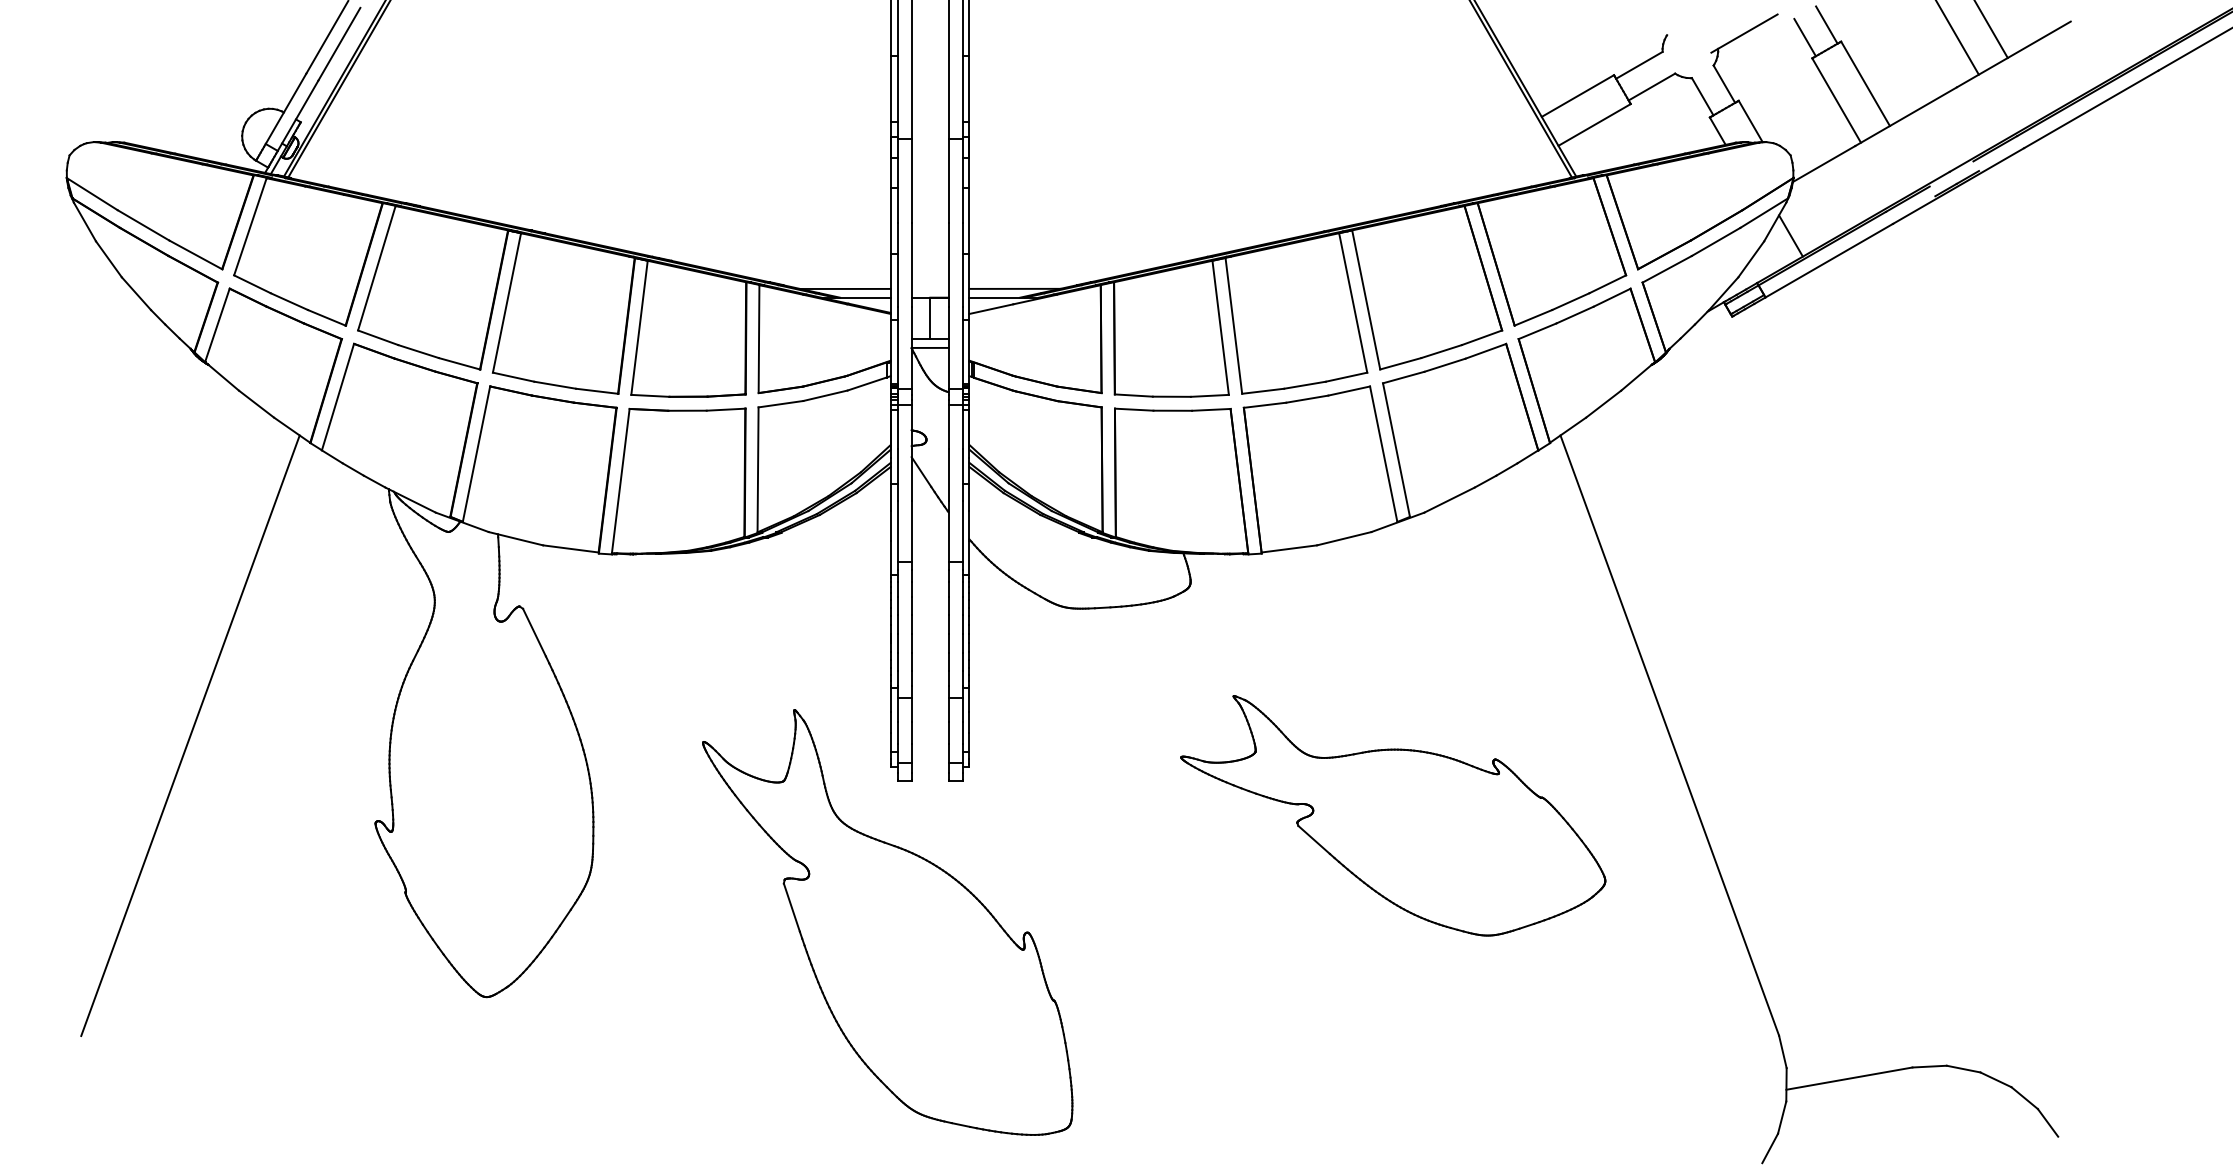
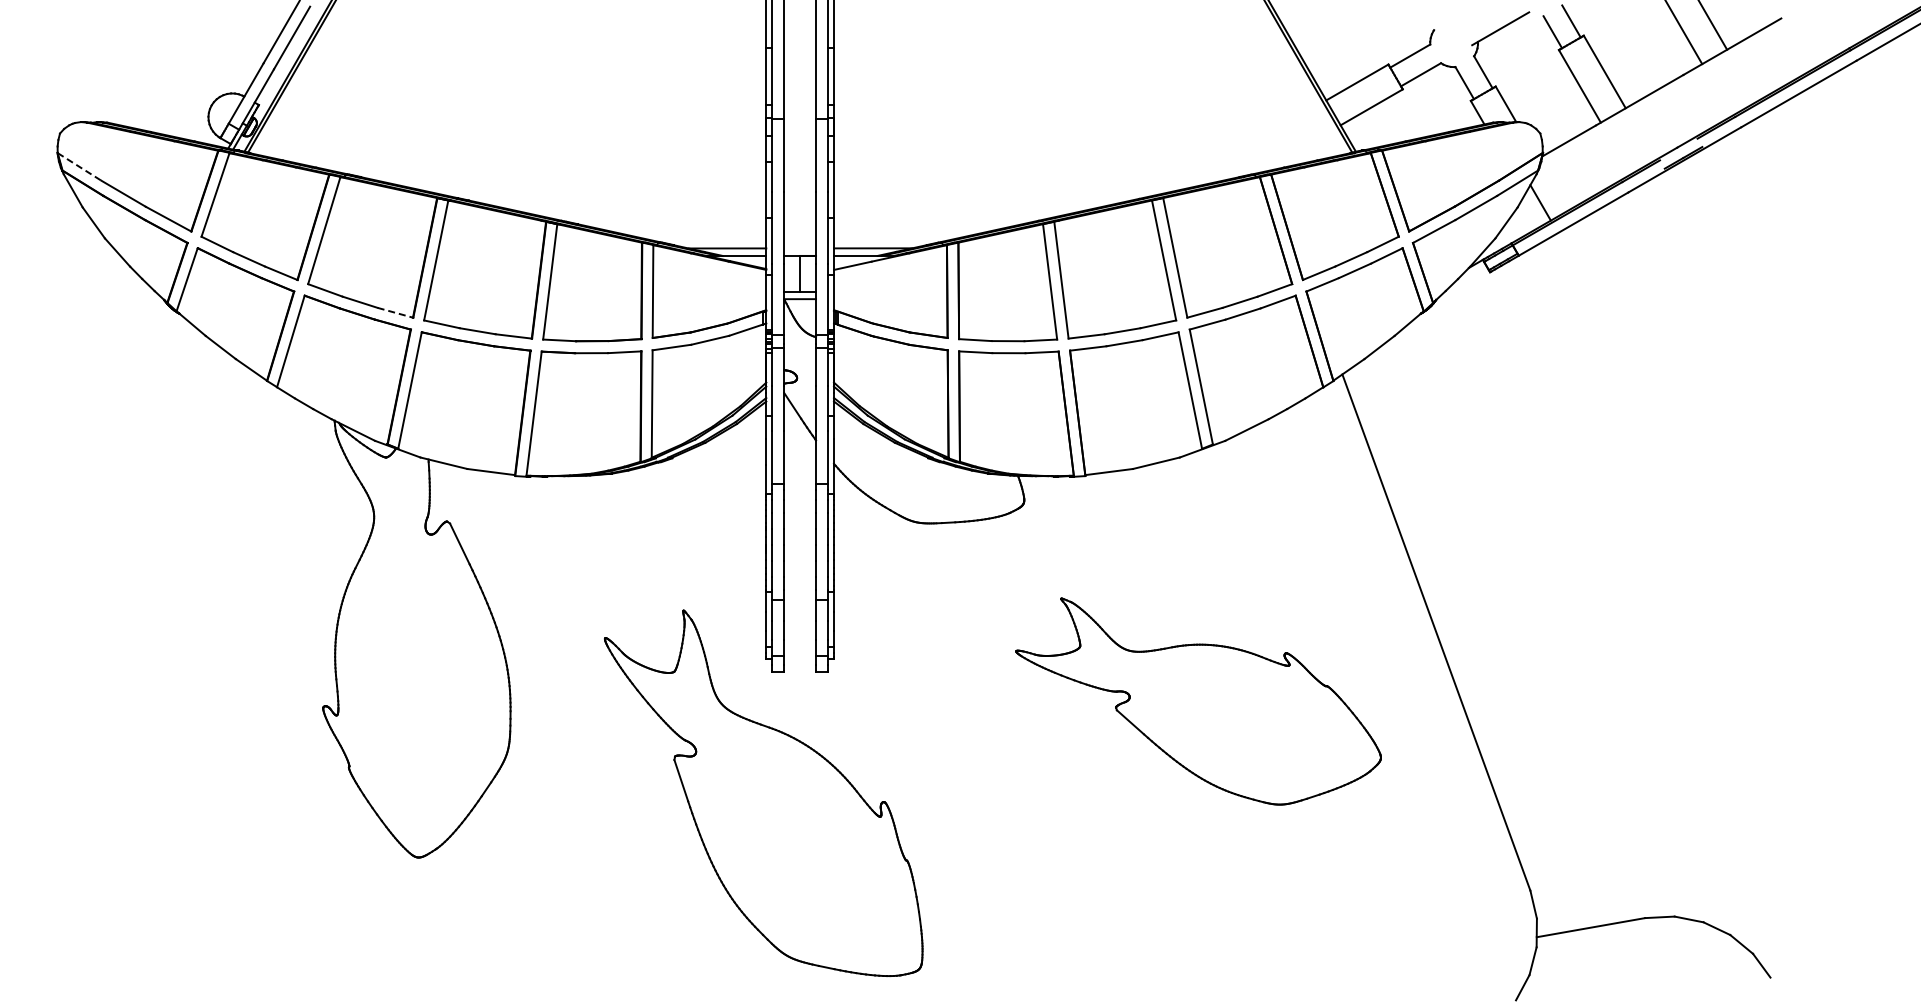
line: (92, 193) -> (79, 166), solid -> dashed
line: (459, 363) -> (395, 312), solid -> dashed
line: (189, 735) -> (163, 632), removed

